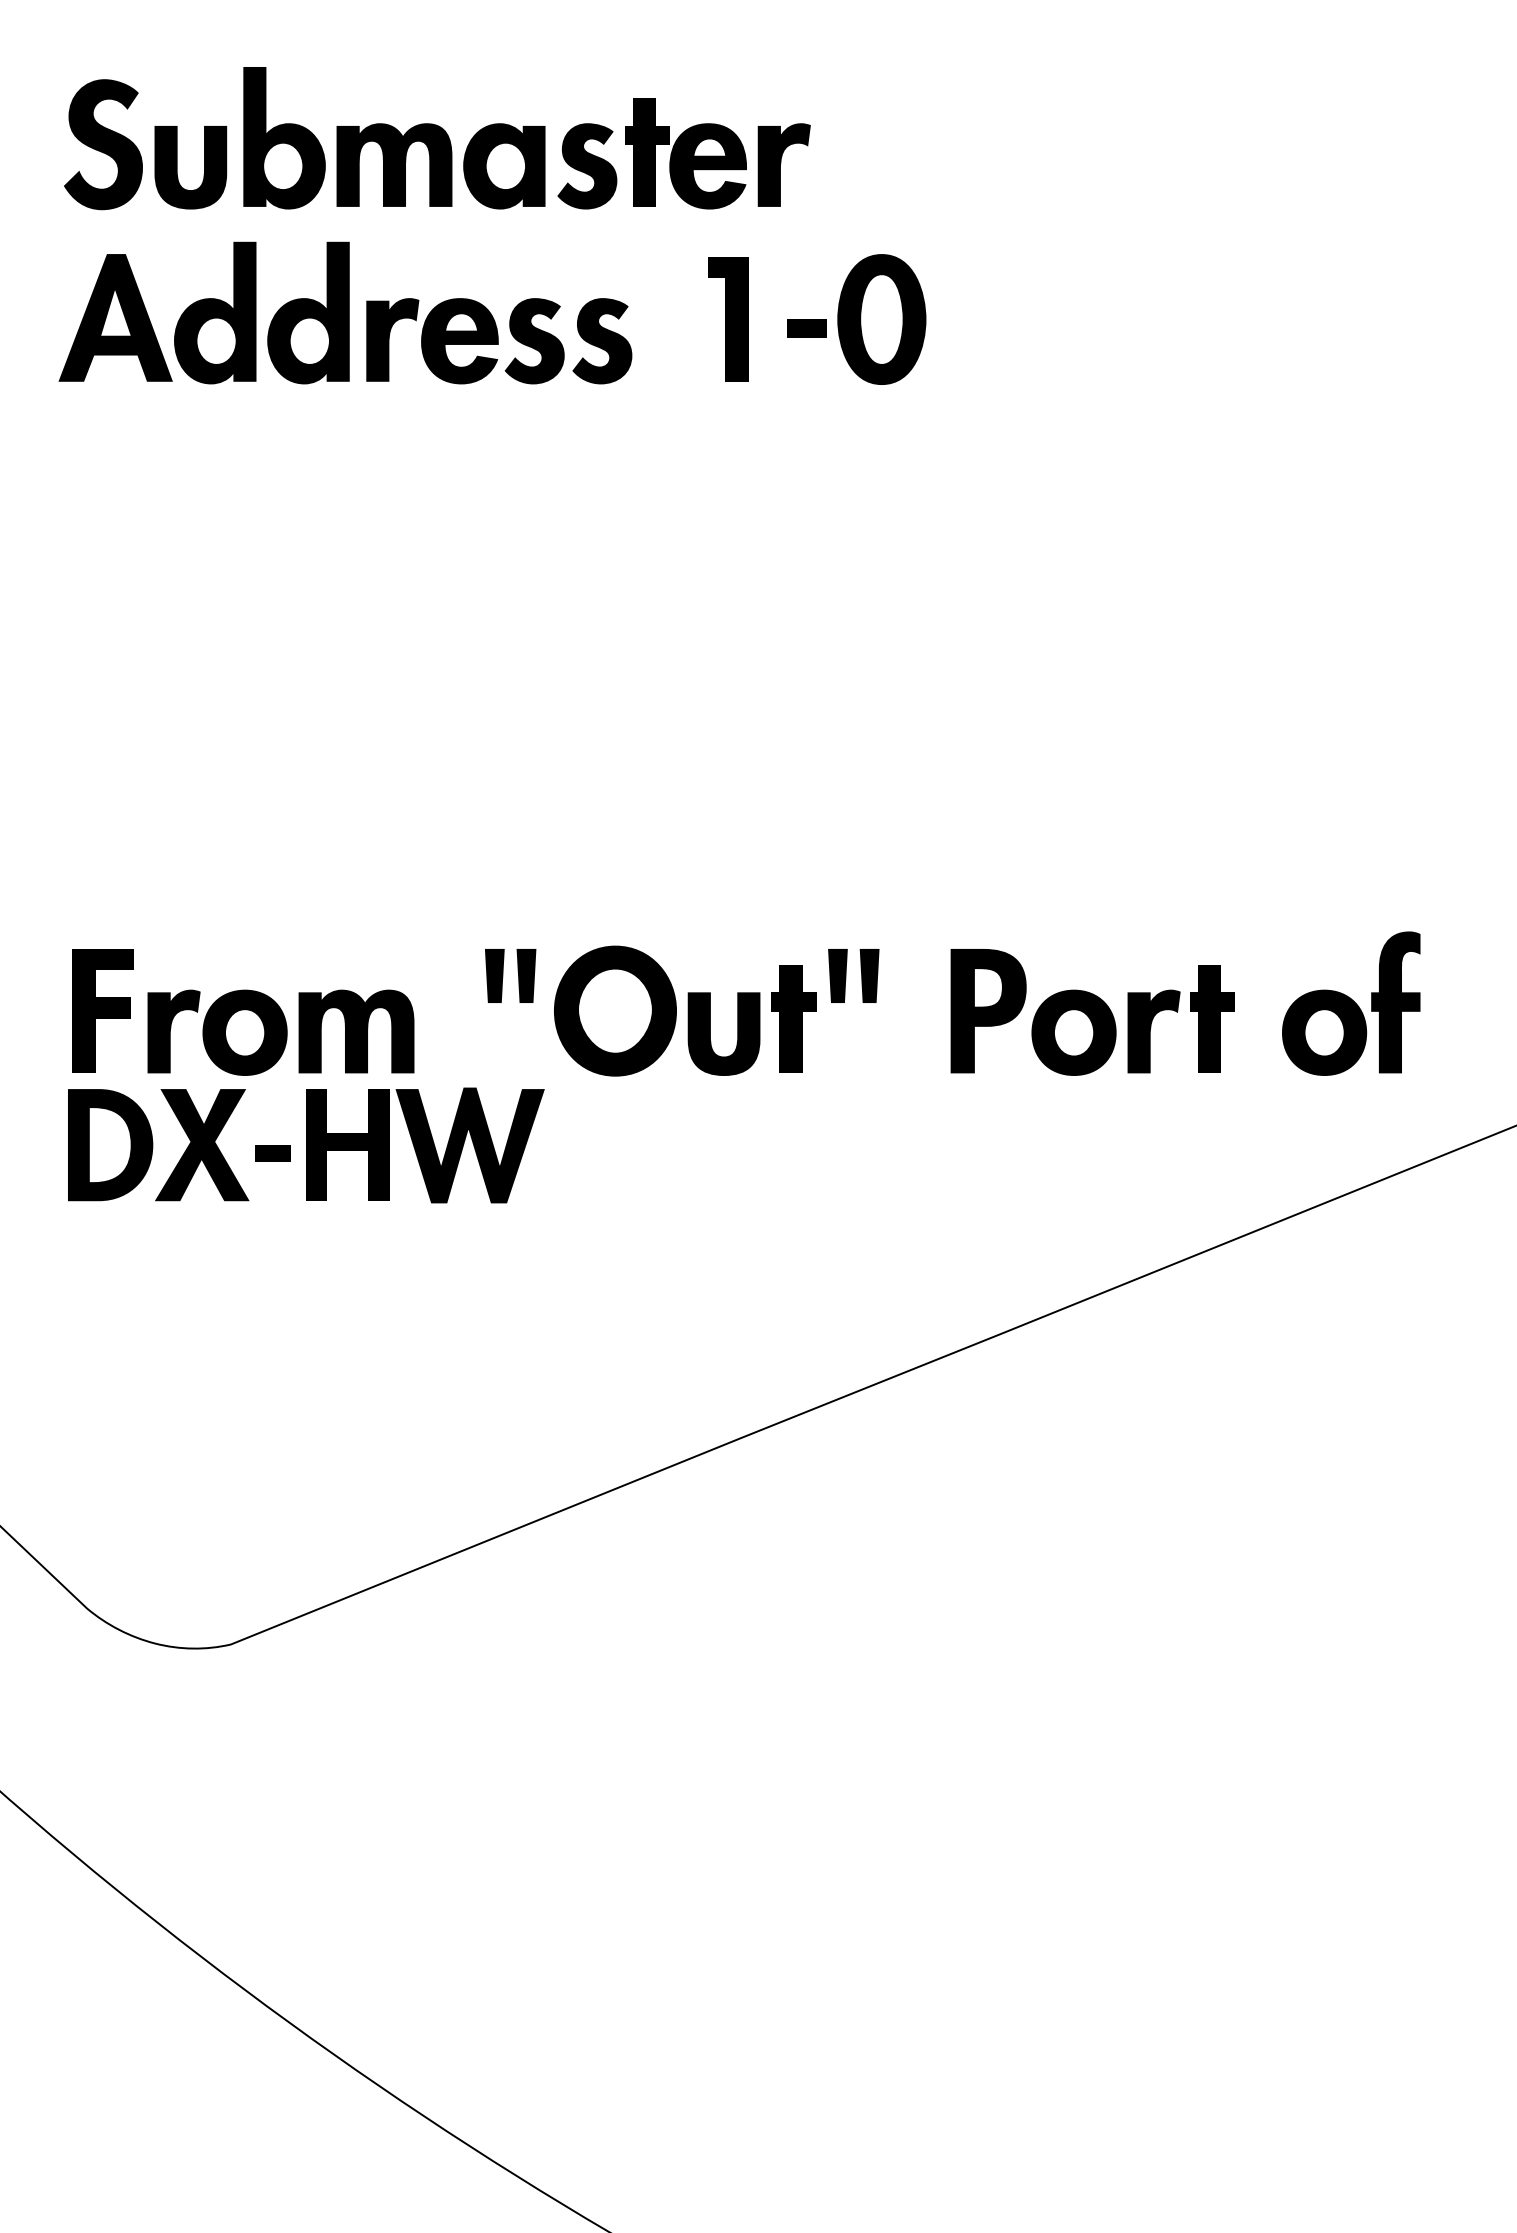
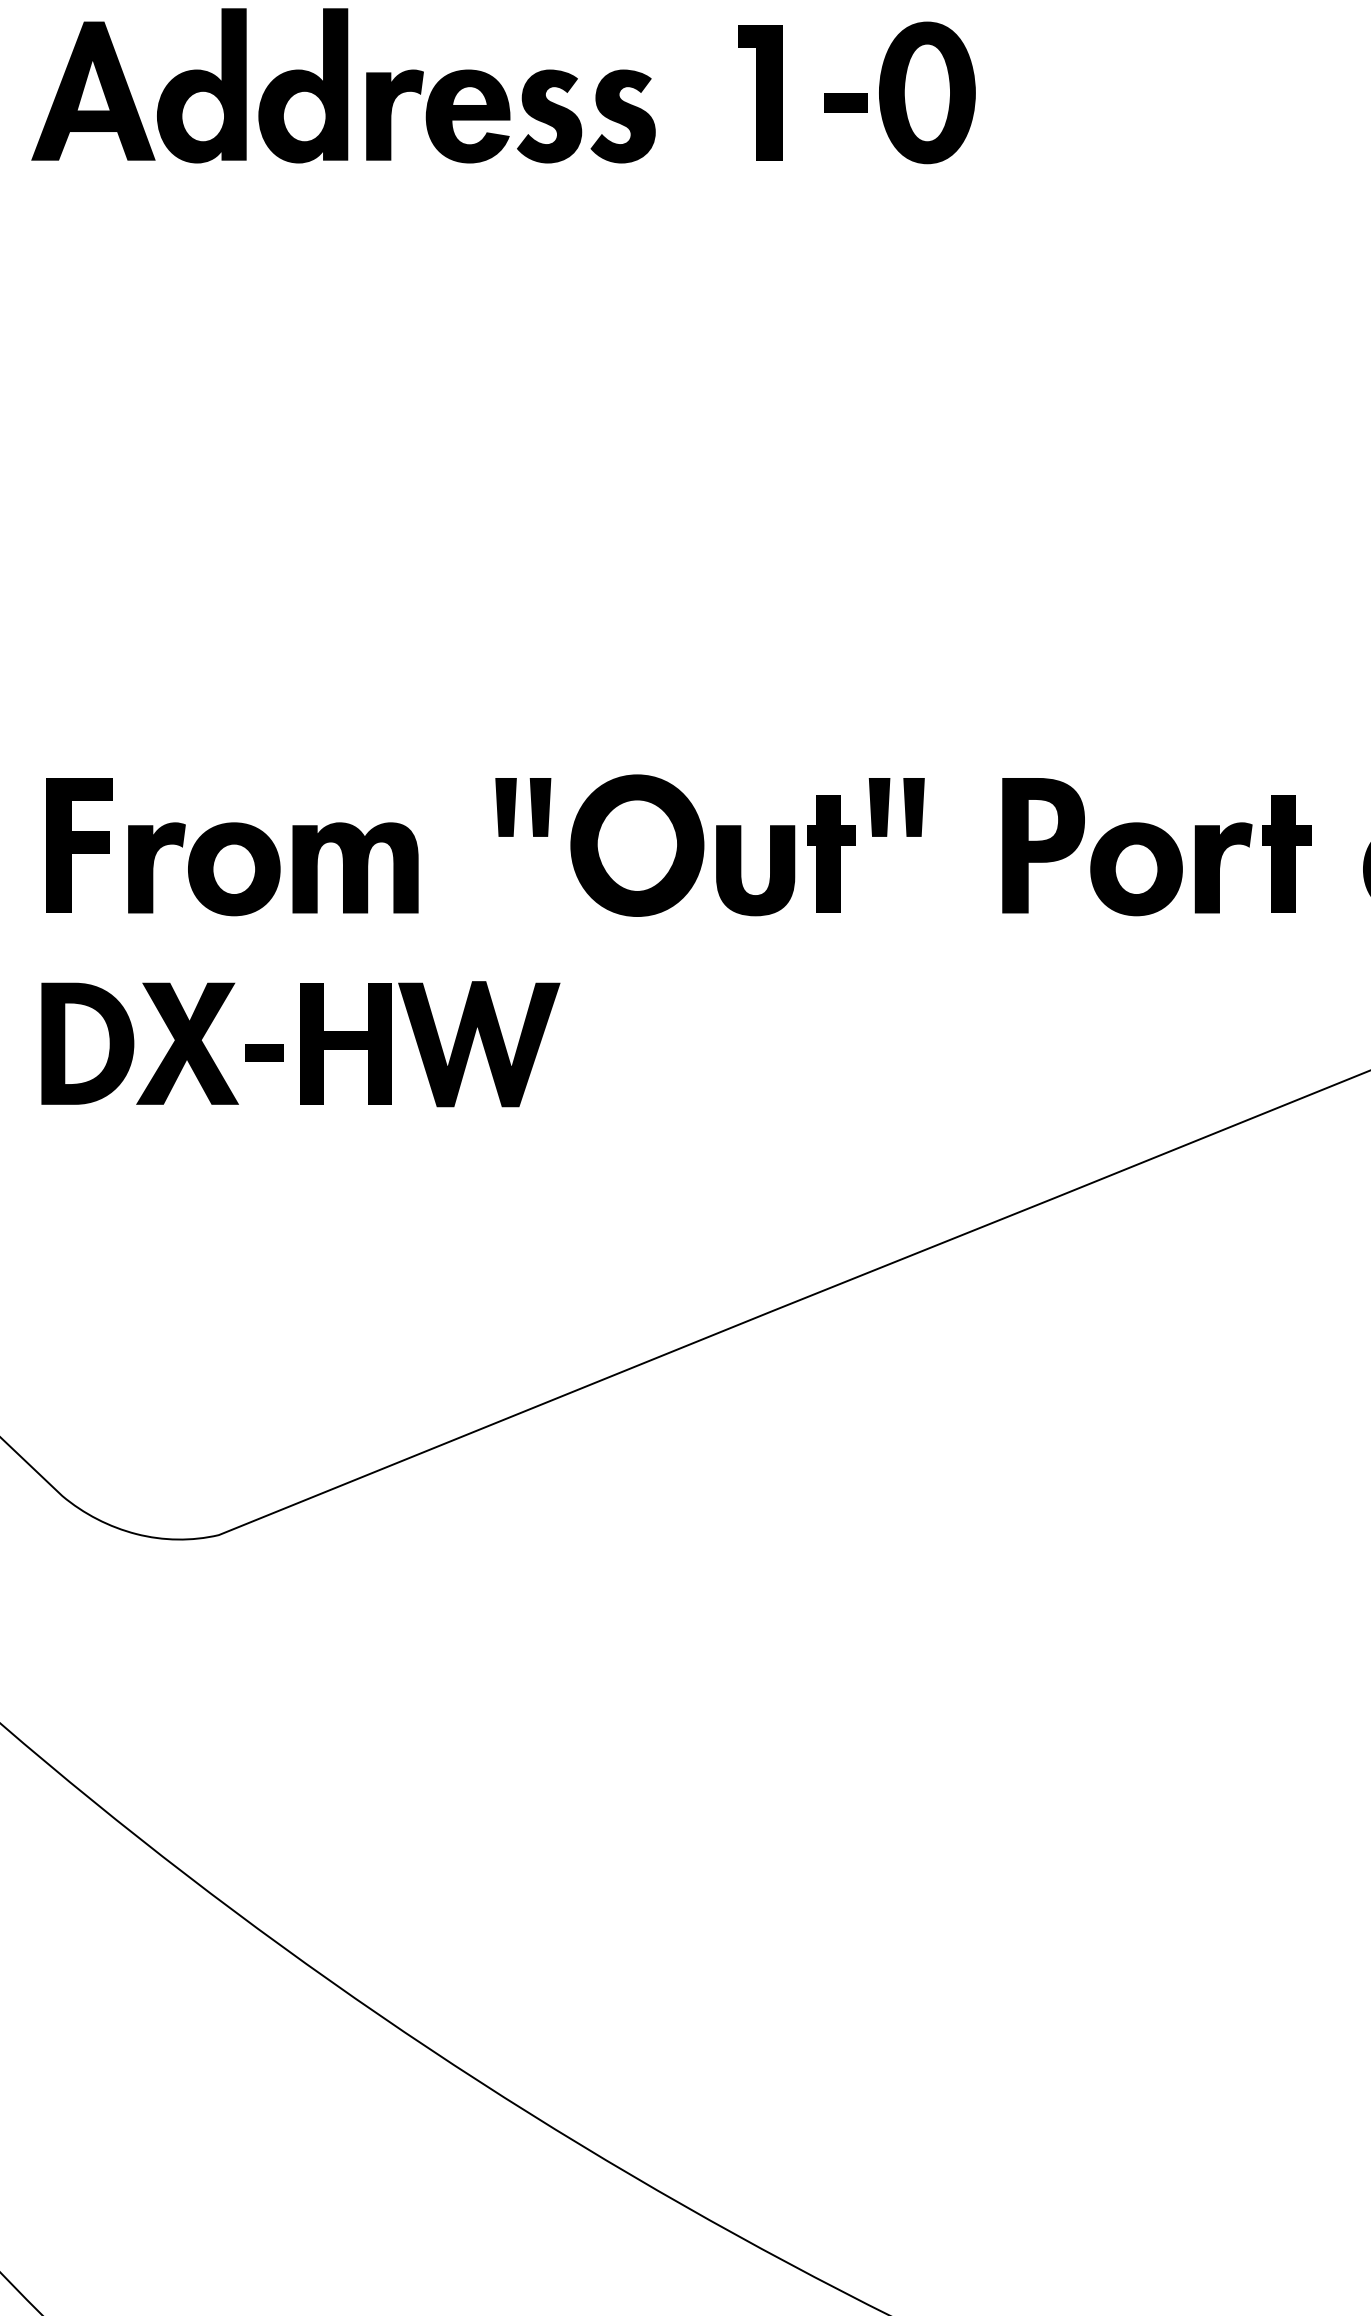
part: (306, 1145) -> (301, 1044), moved

